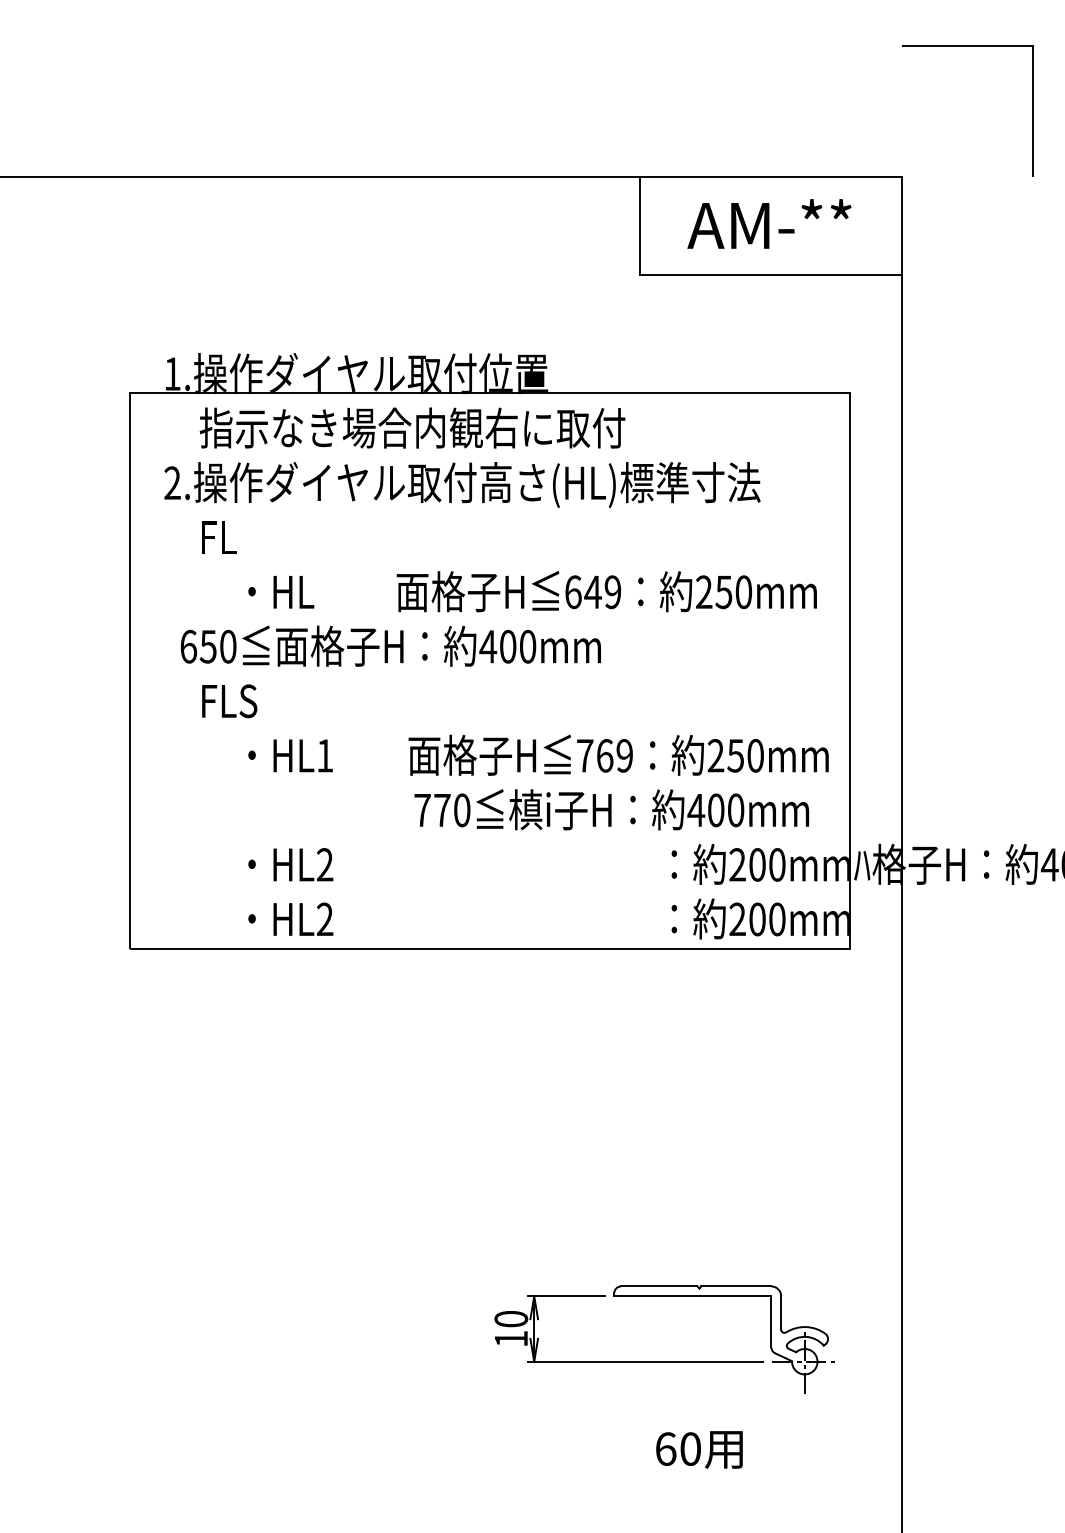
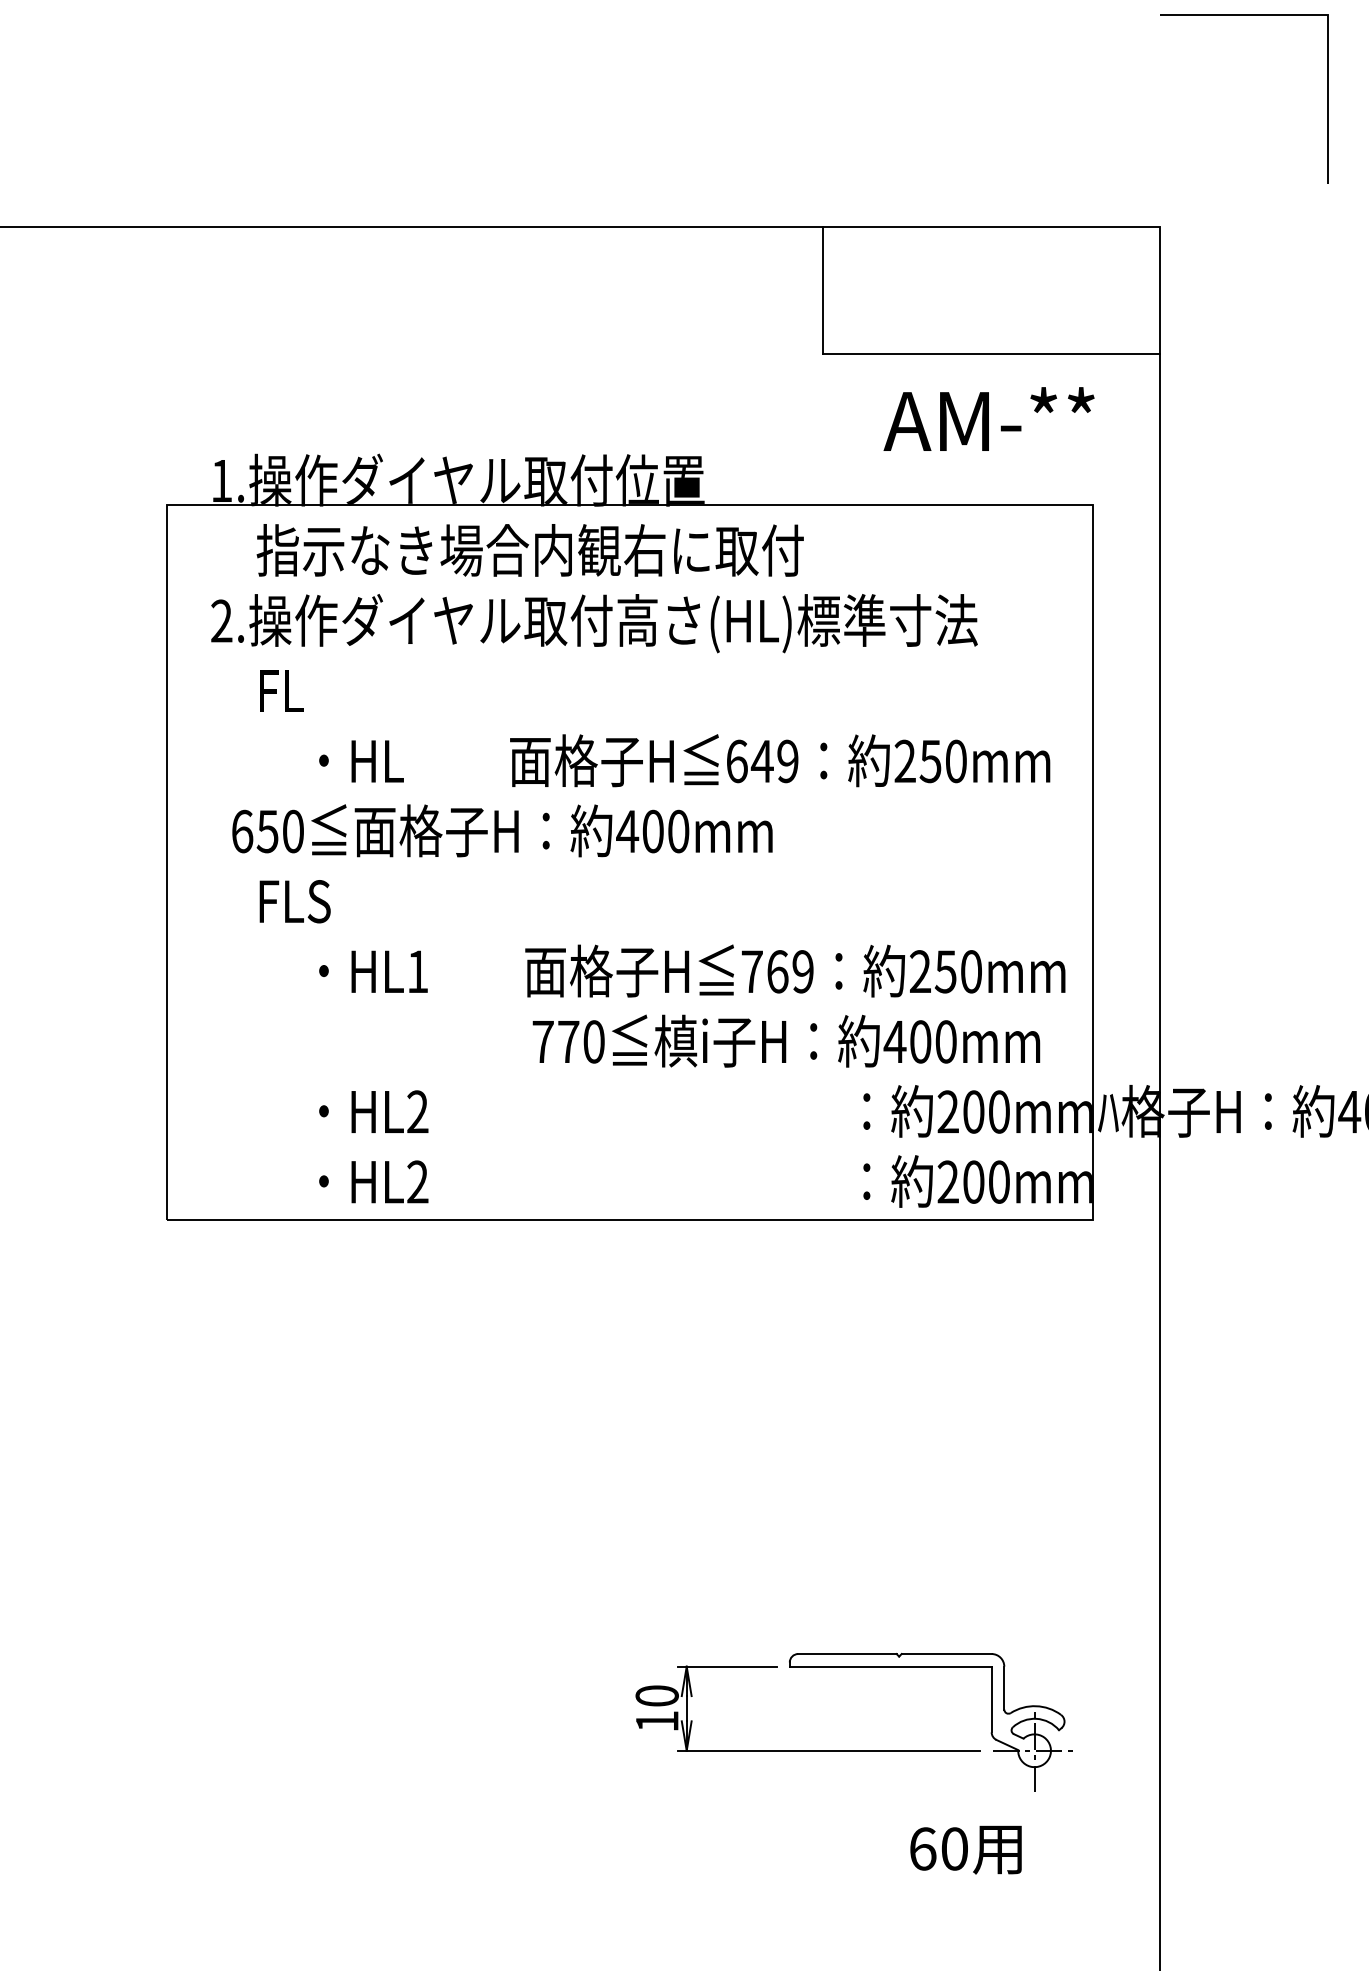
line: (967, 46) -> (1243, 16), moved
text: (769, 223) -> (989, 418), moved
text: (699, 1449) -> (966, 1849), moved

